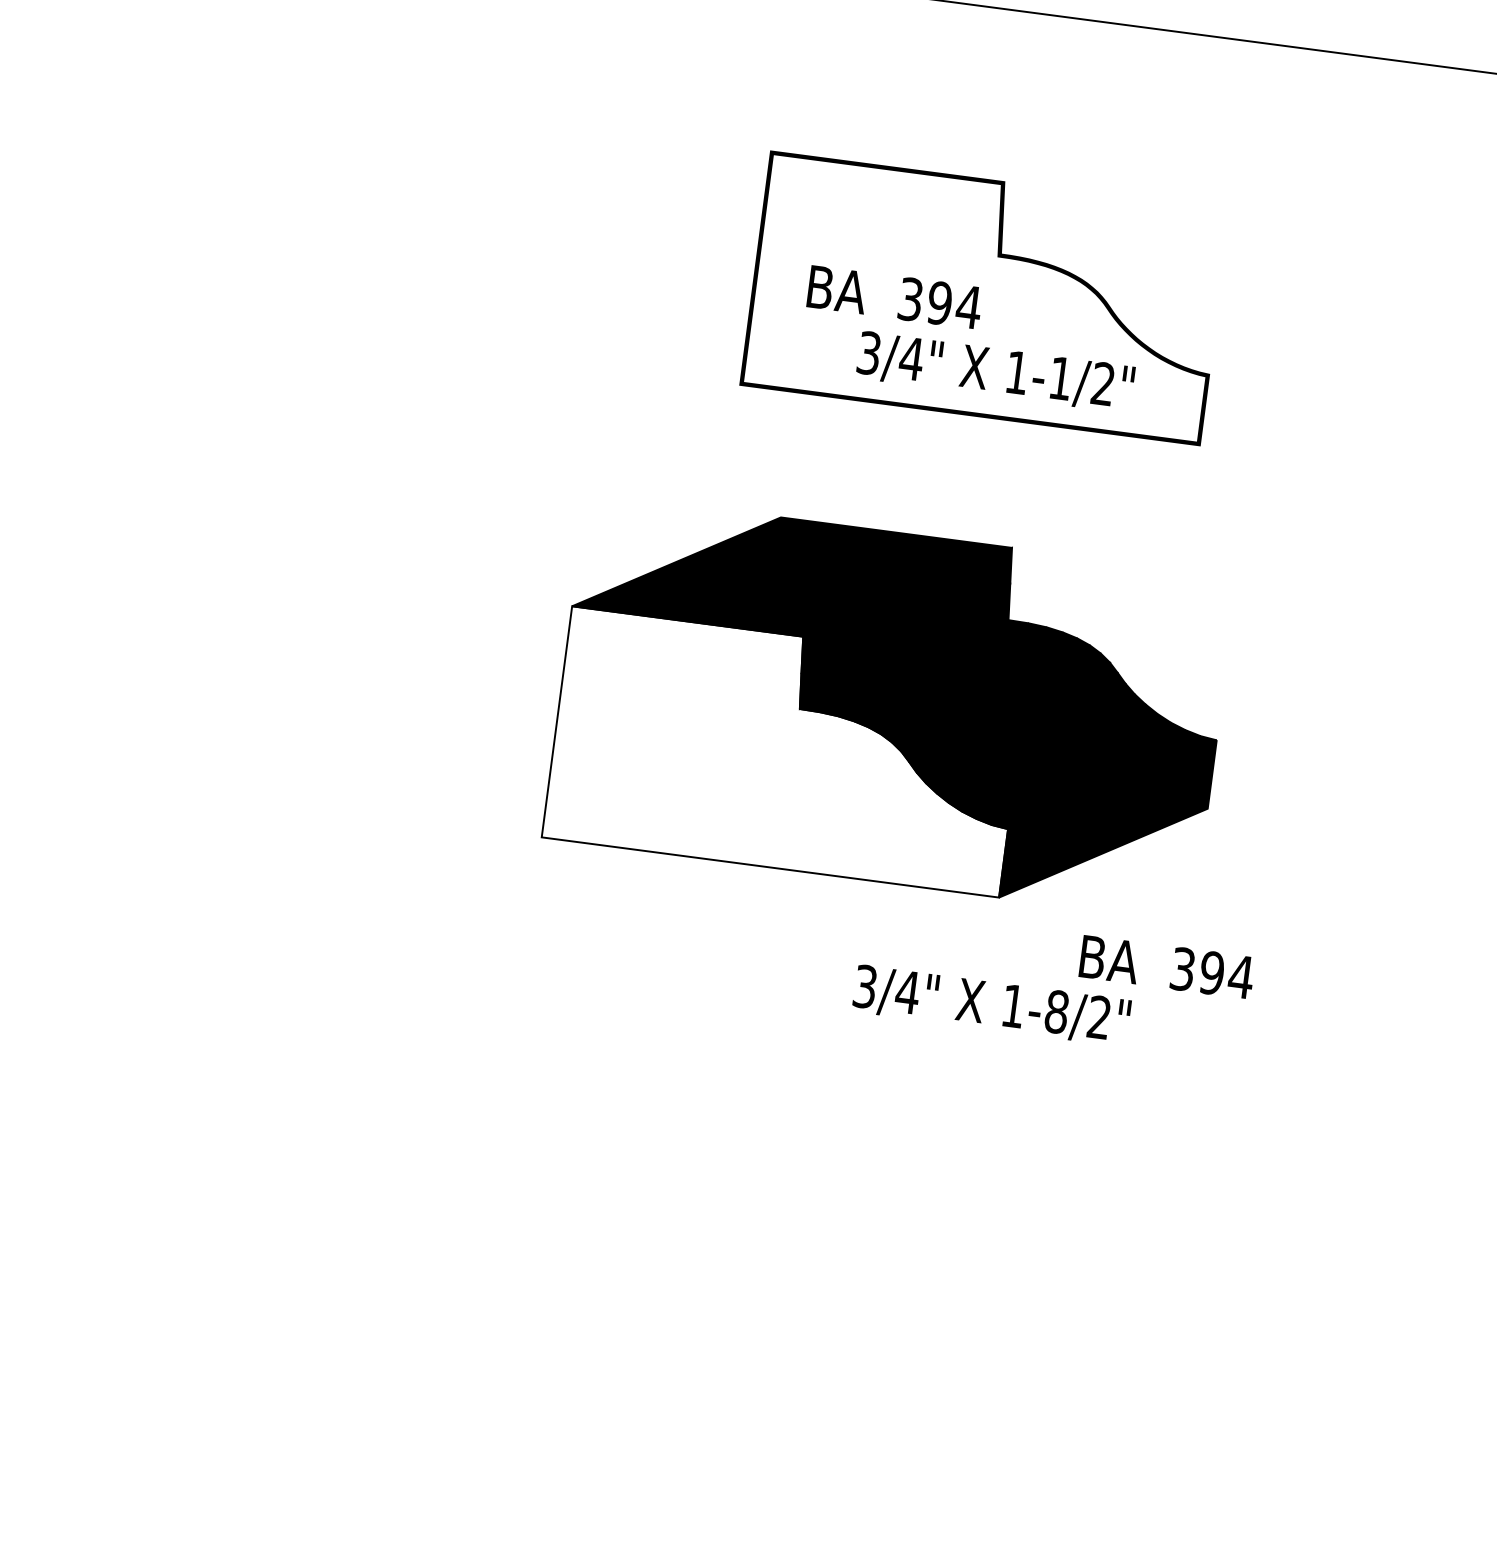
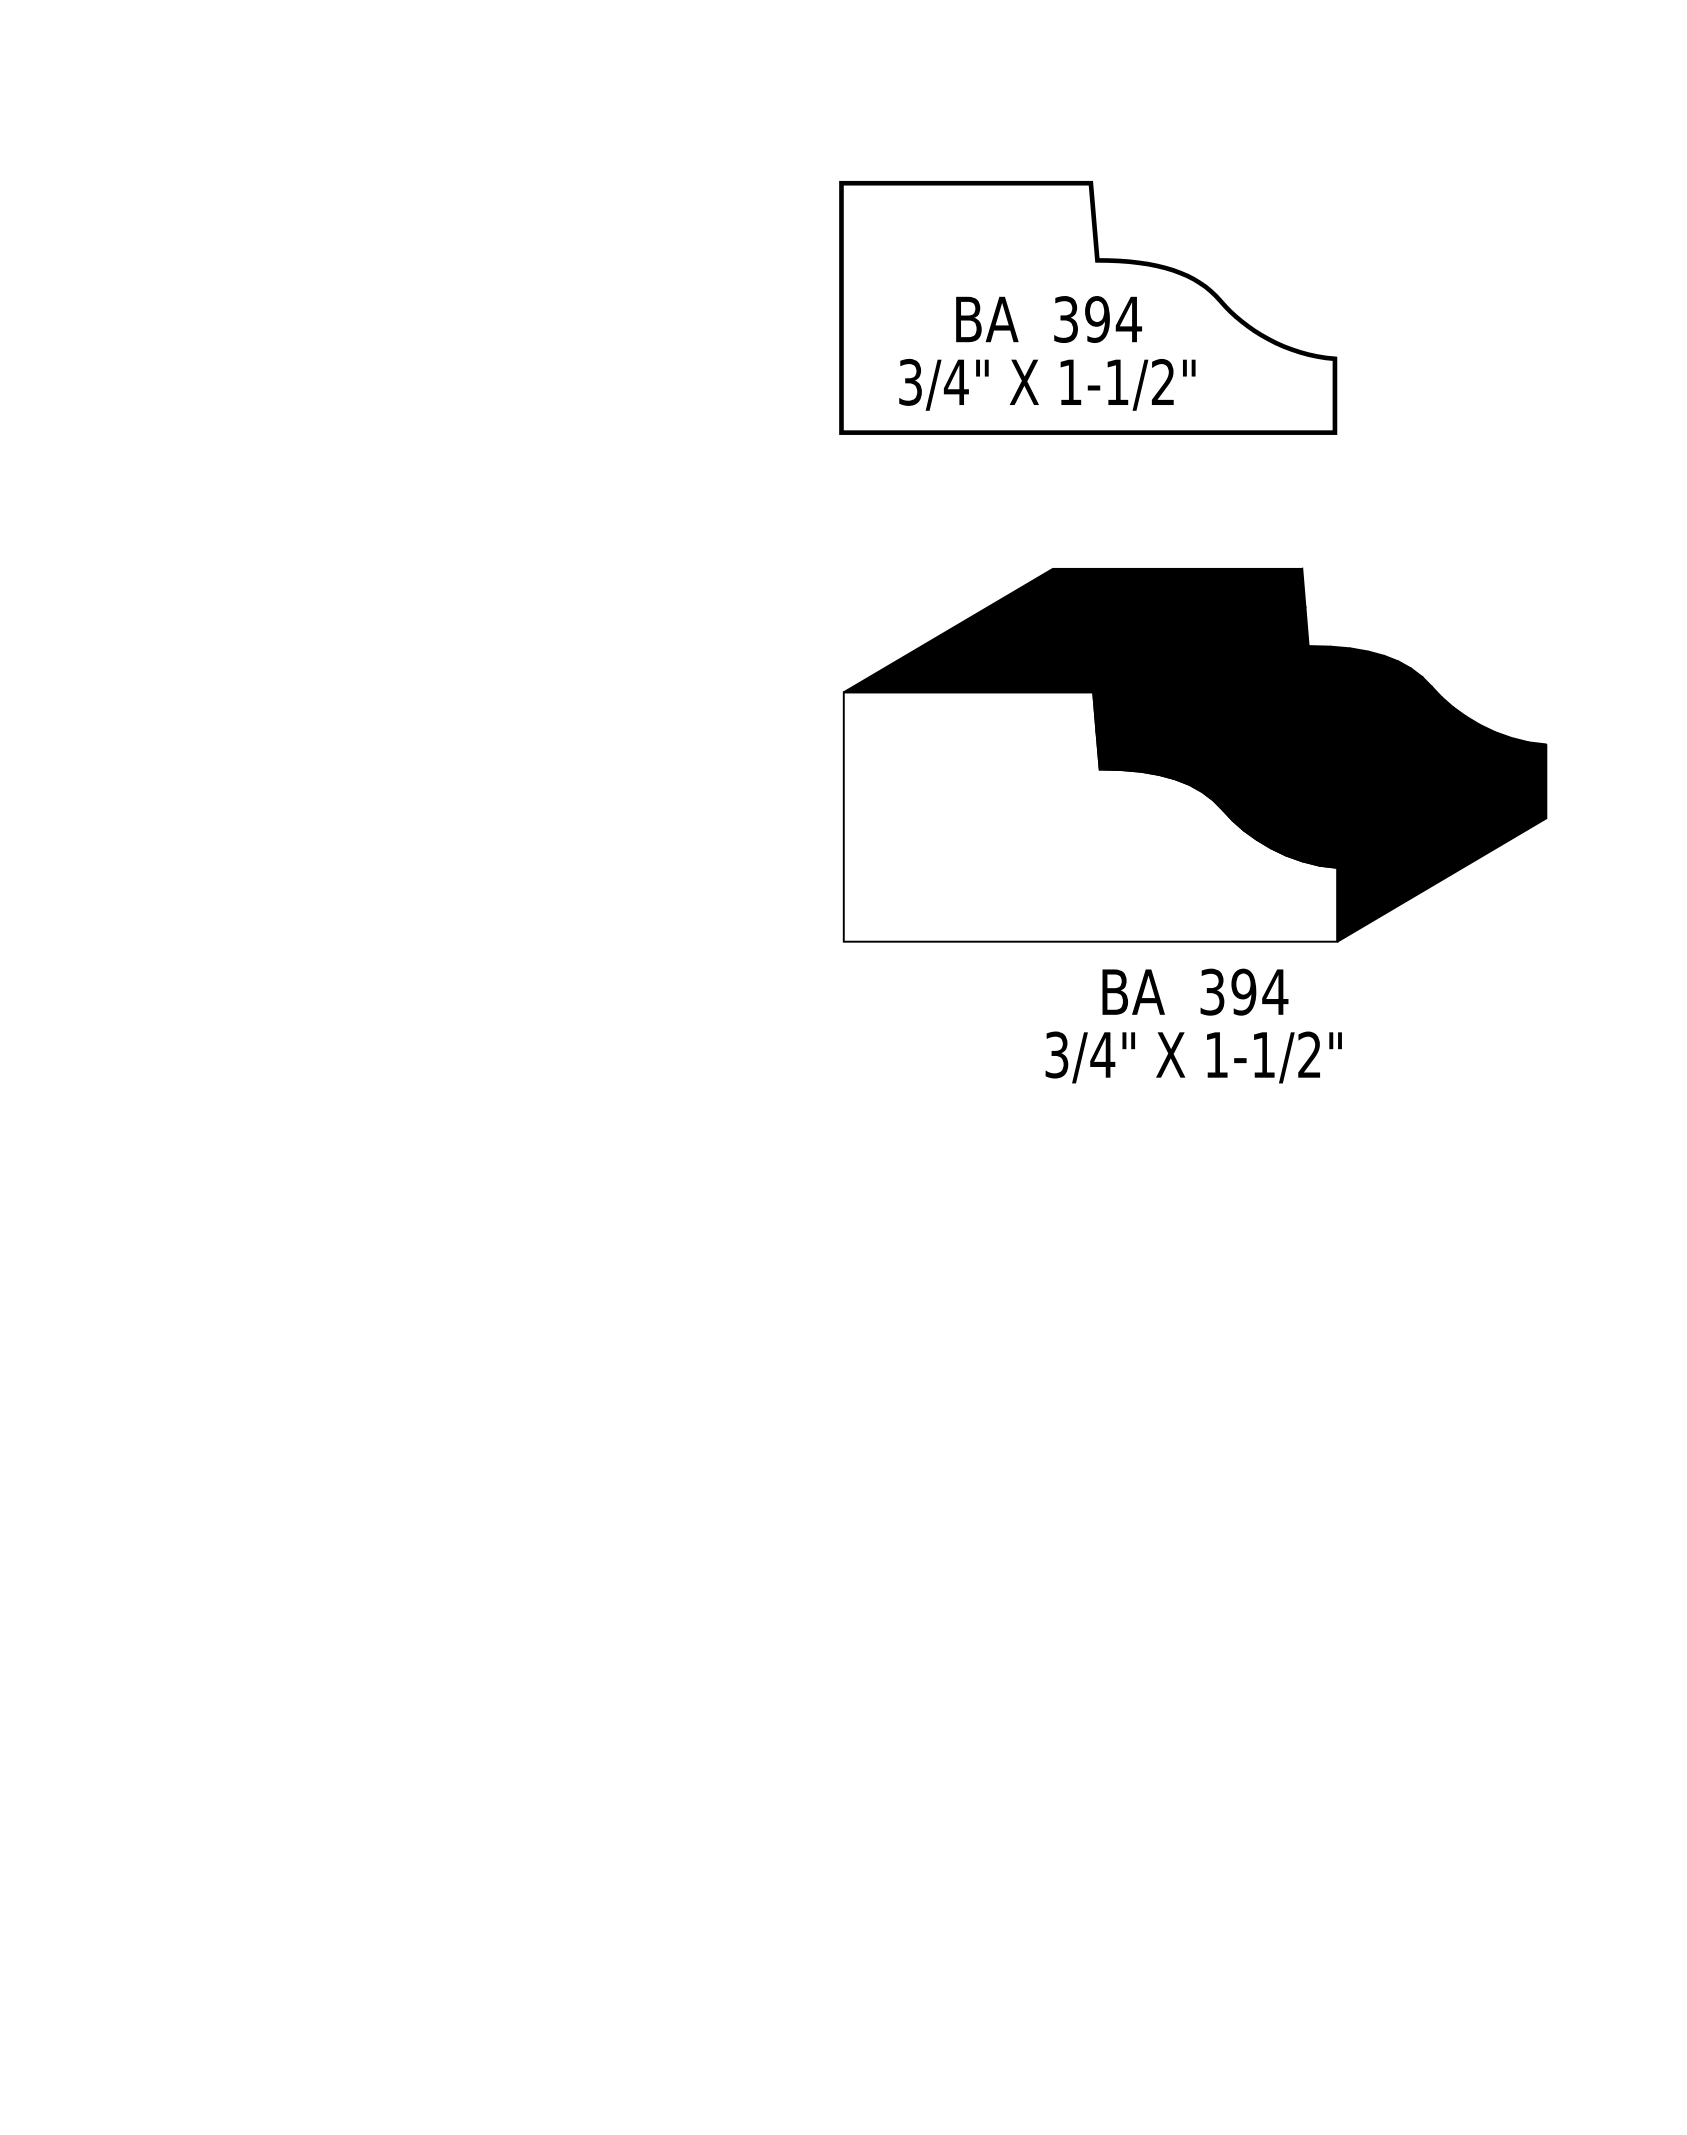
text: (894, 297) -> (1048, 319), moved
text: (995, 371) -> (1047, 384), moved
part: (889, 706) -> (1194, 754), moved
text: (1167, 966) -> (1195, 991), moved
text: (1056, 1011) -> (1263, 1054), 1-8/2" -> 1-1/2"

